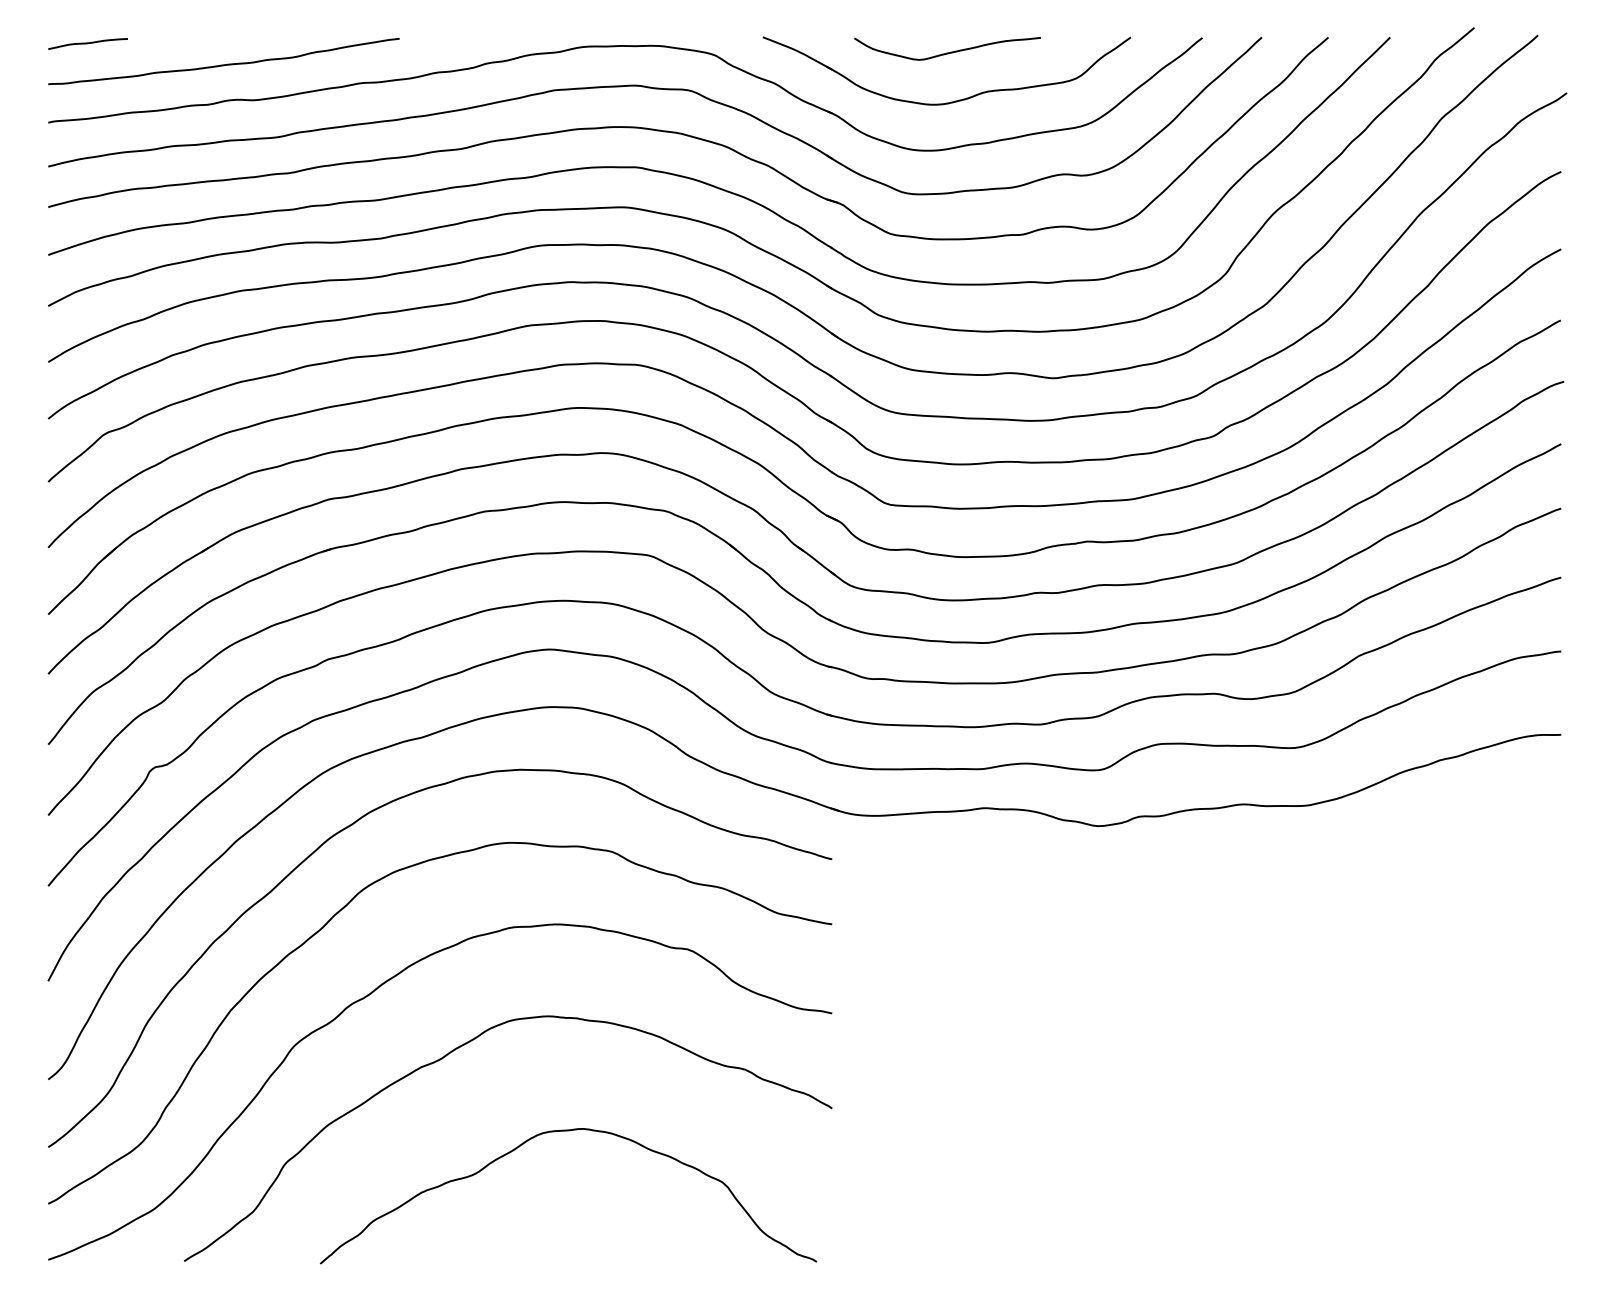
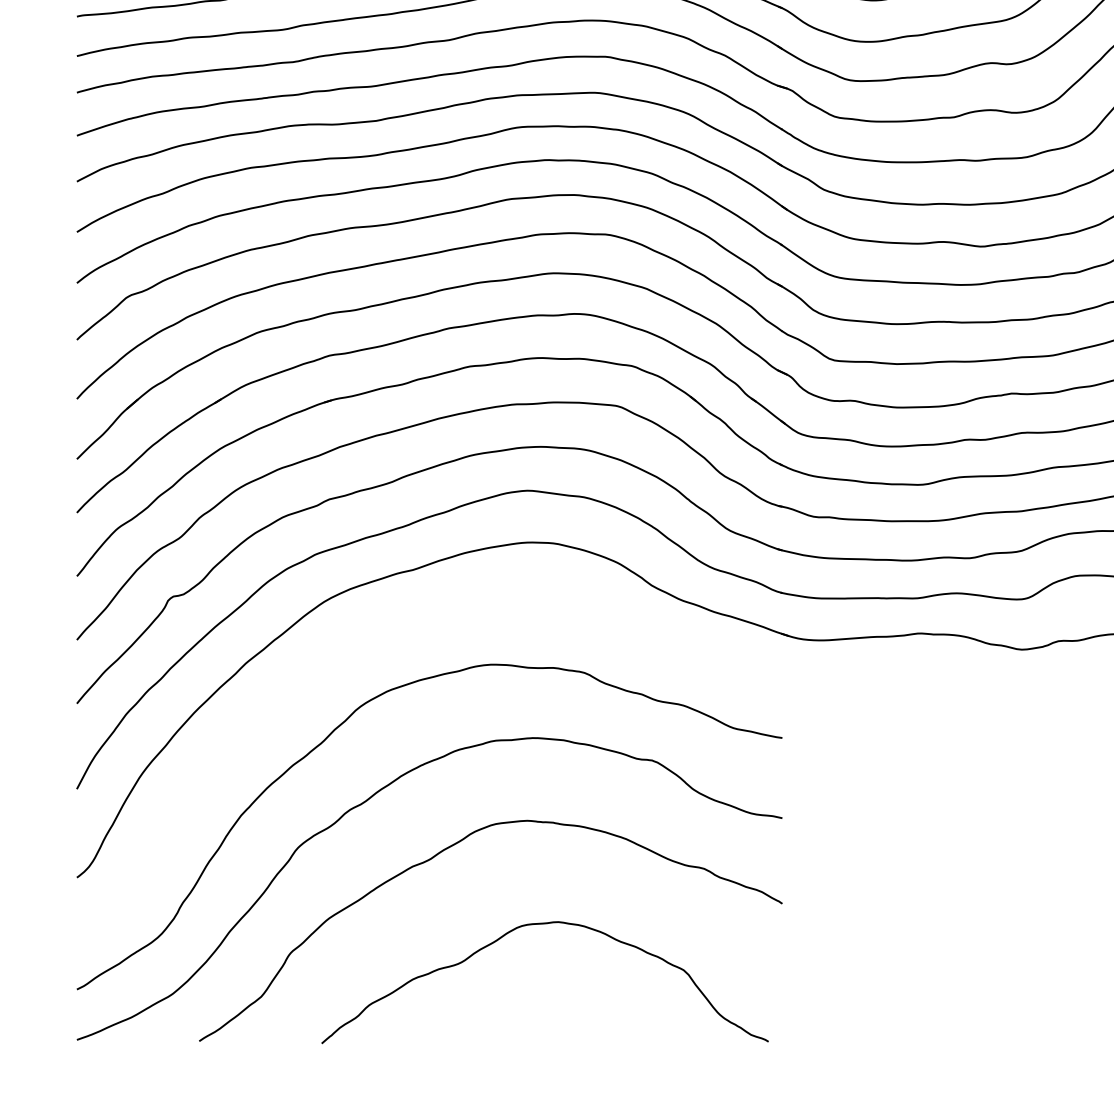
curve: (352, 825) -> (350, 649), removed

